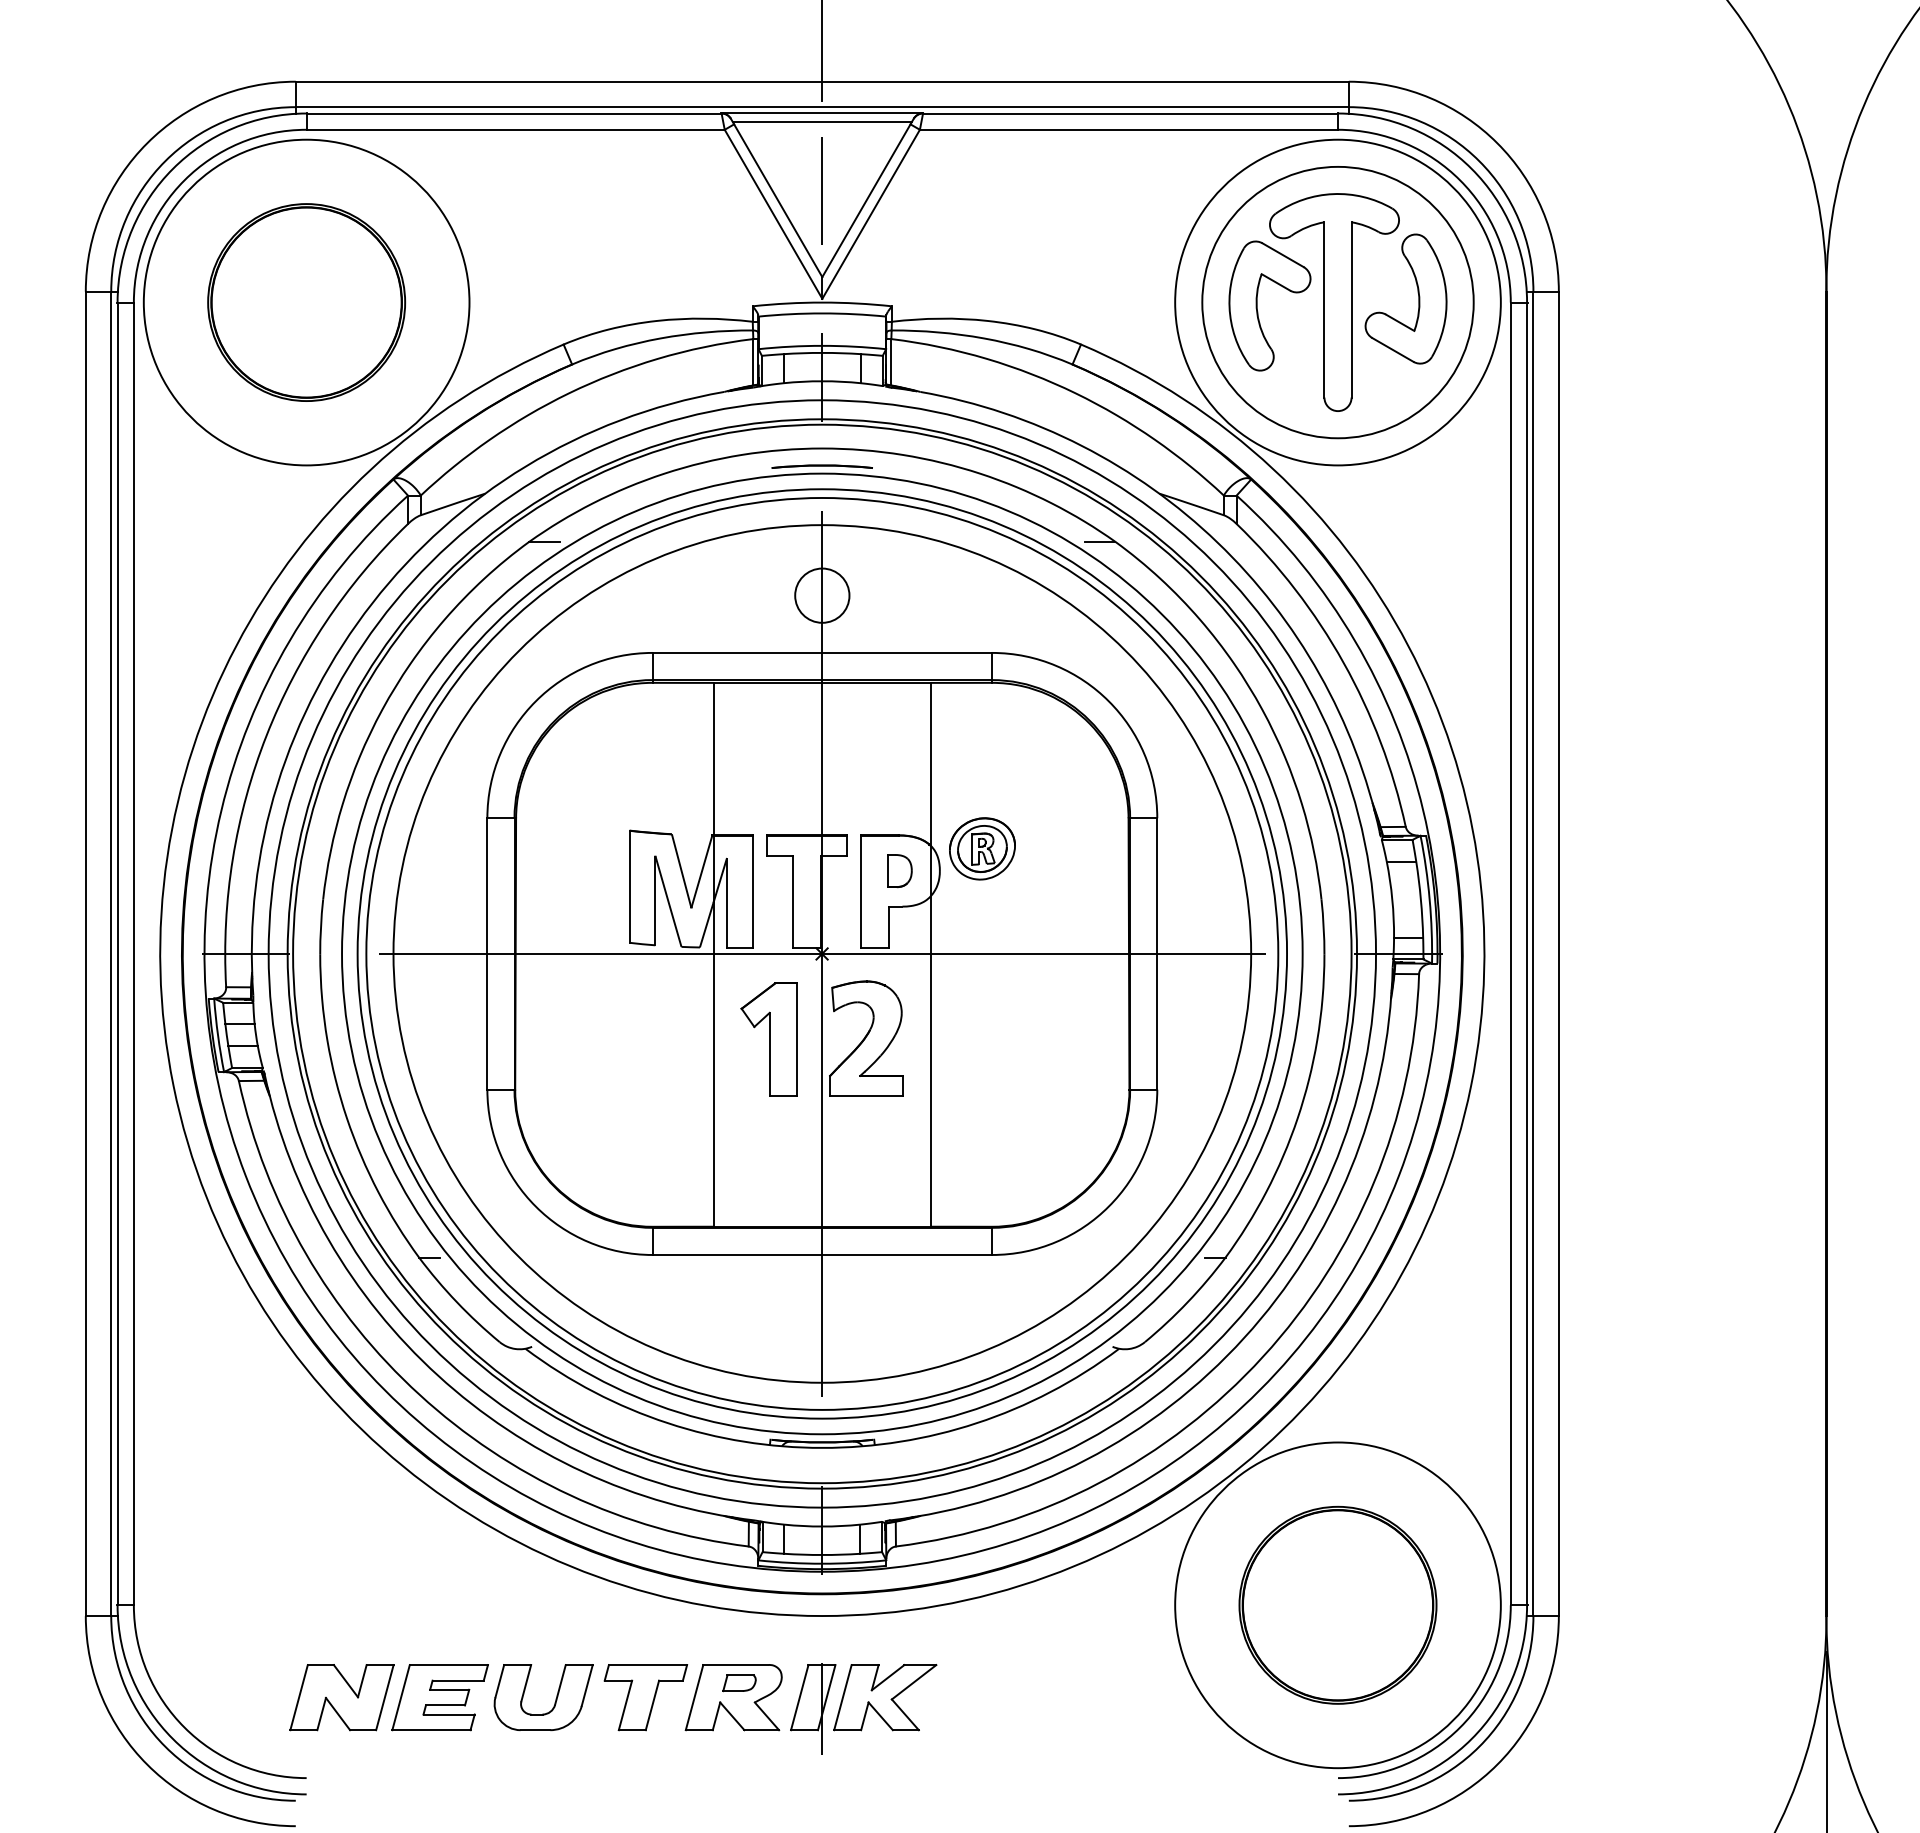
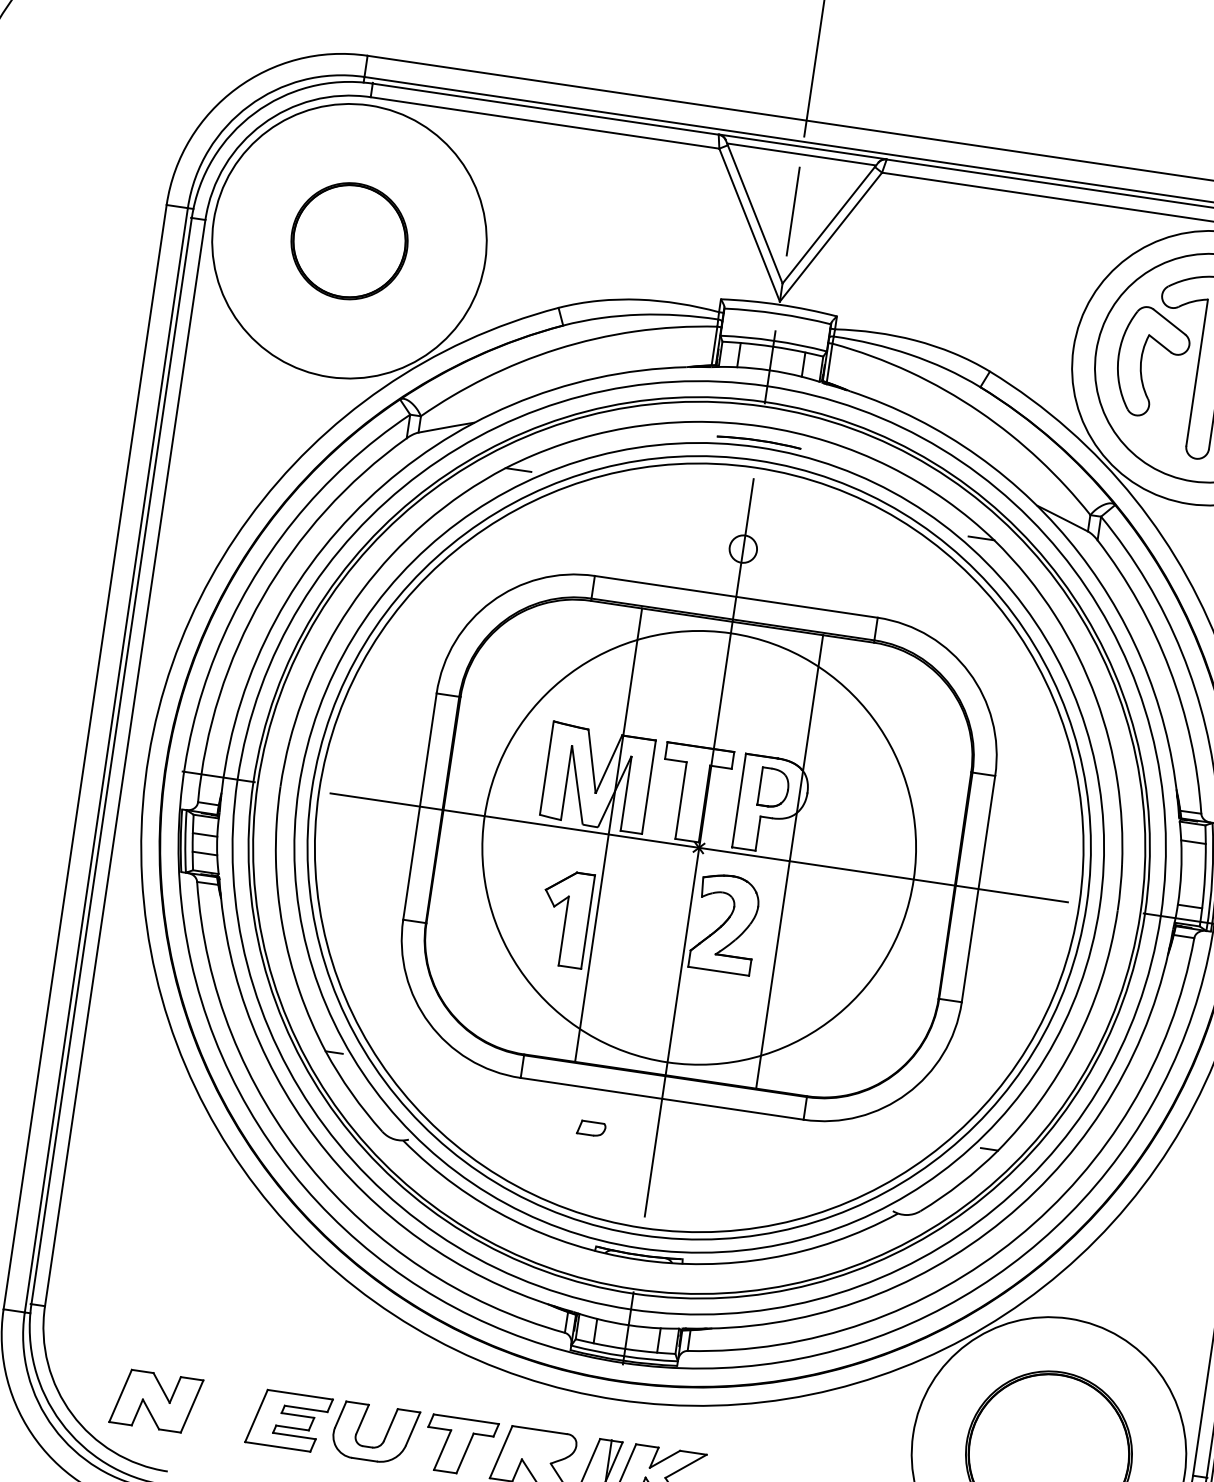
part: (306, 302) -> (349, 241), size x0.7
circle: (822, 595) -> (743, 548), size x0.6
part: (982, 848) -> (845, 779), removed
part: (899, 871) -> (773, 788), size x1.4
circle: (822, 953) -> (699, 847), size x0.6
part: (768, 1039) -> (564, 918), moved
part: (739, 1683) -> (591, 1128), moved
part: (341, 1697) -> (155, 1401), moved

